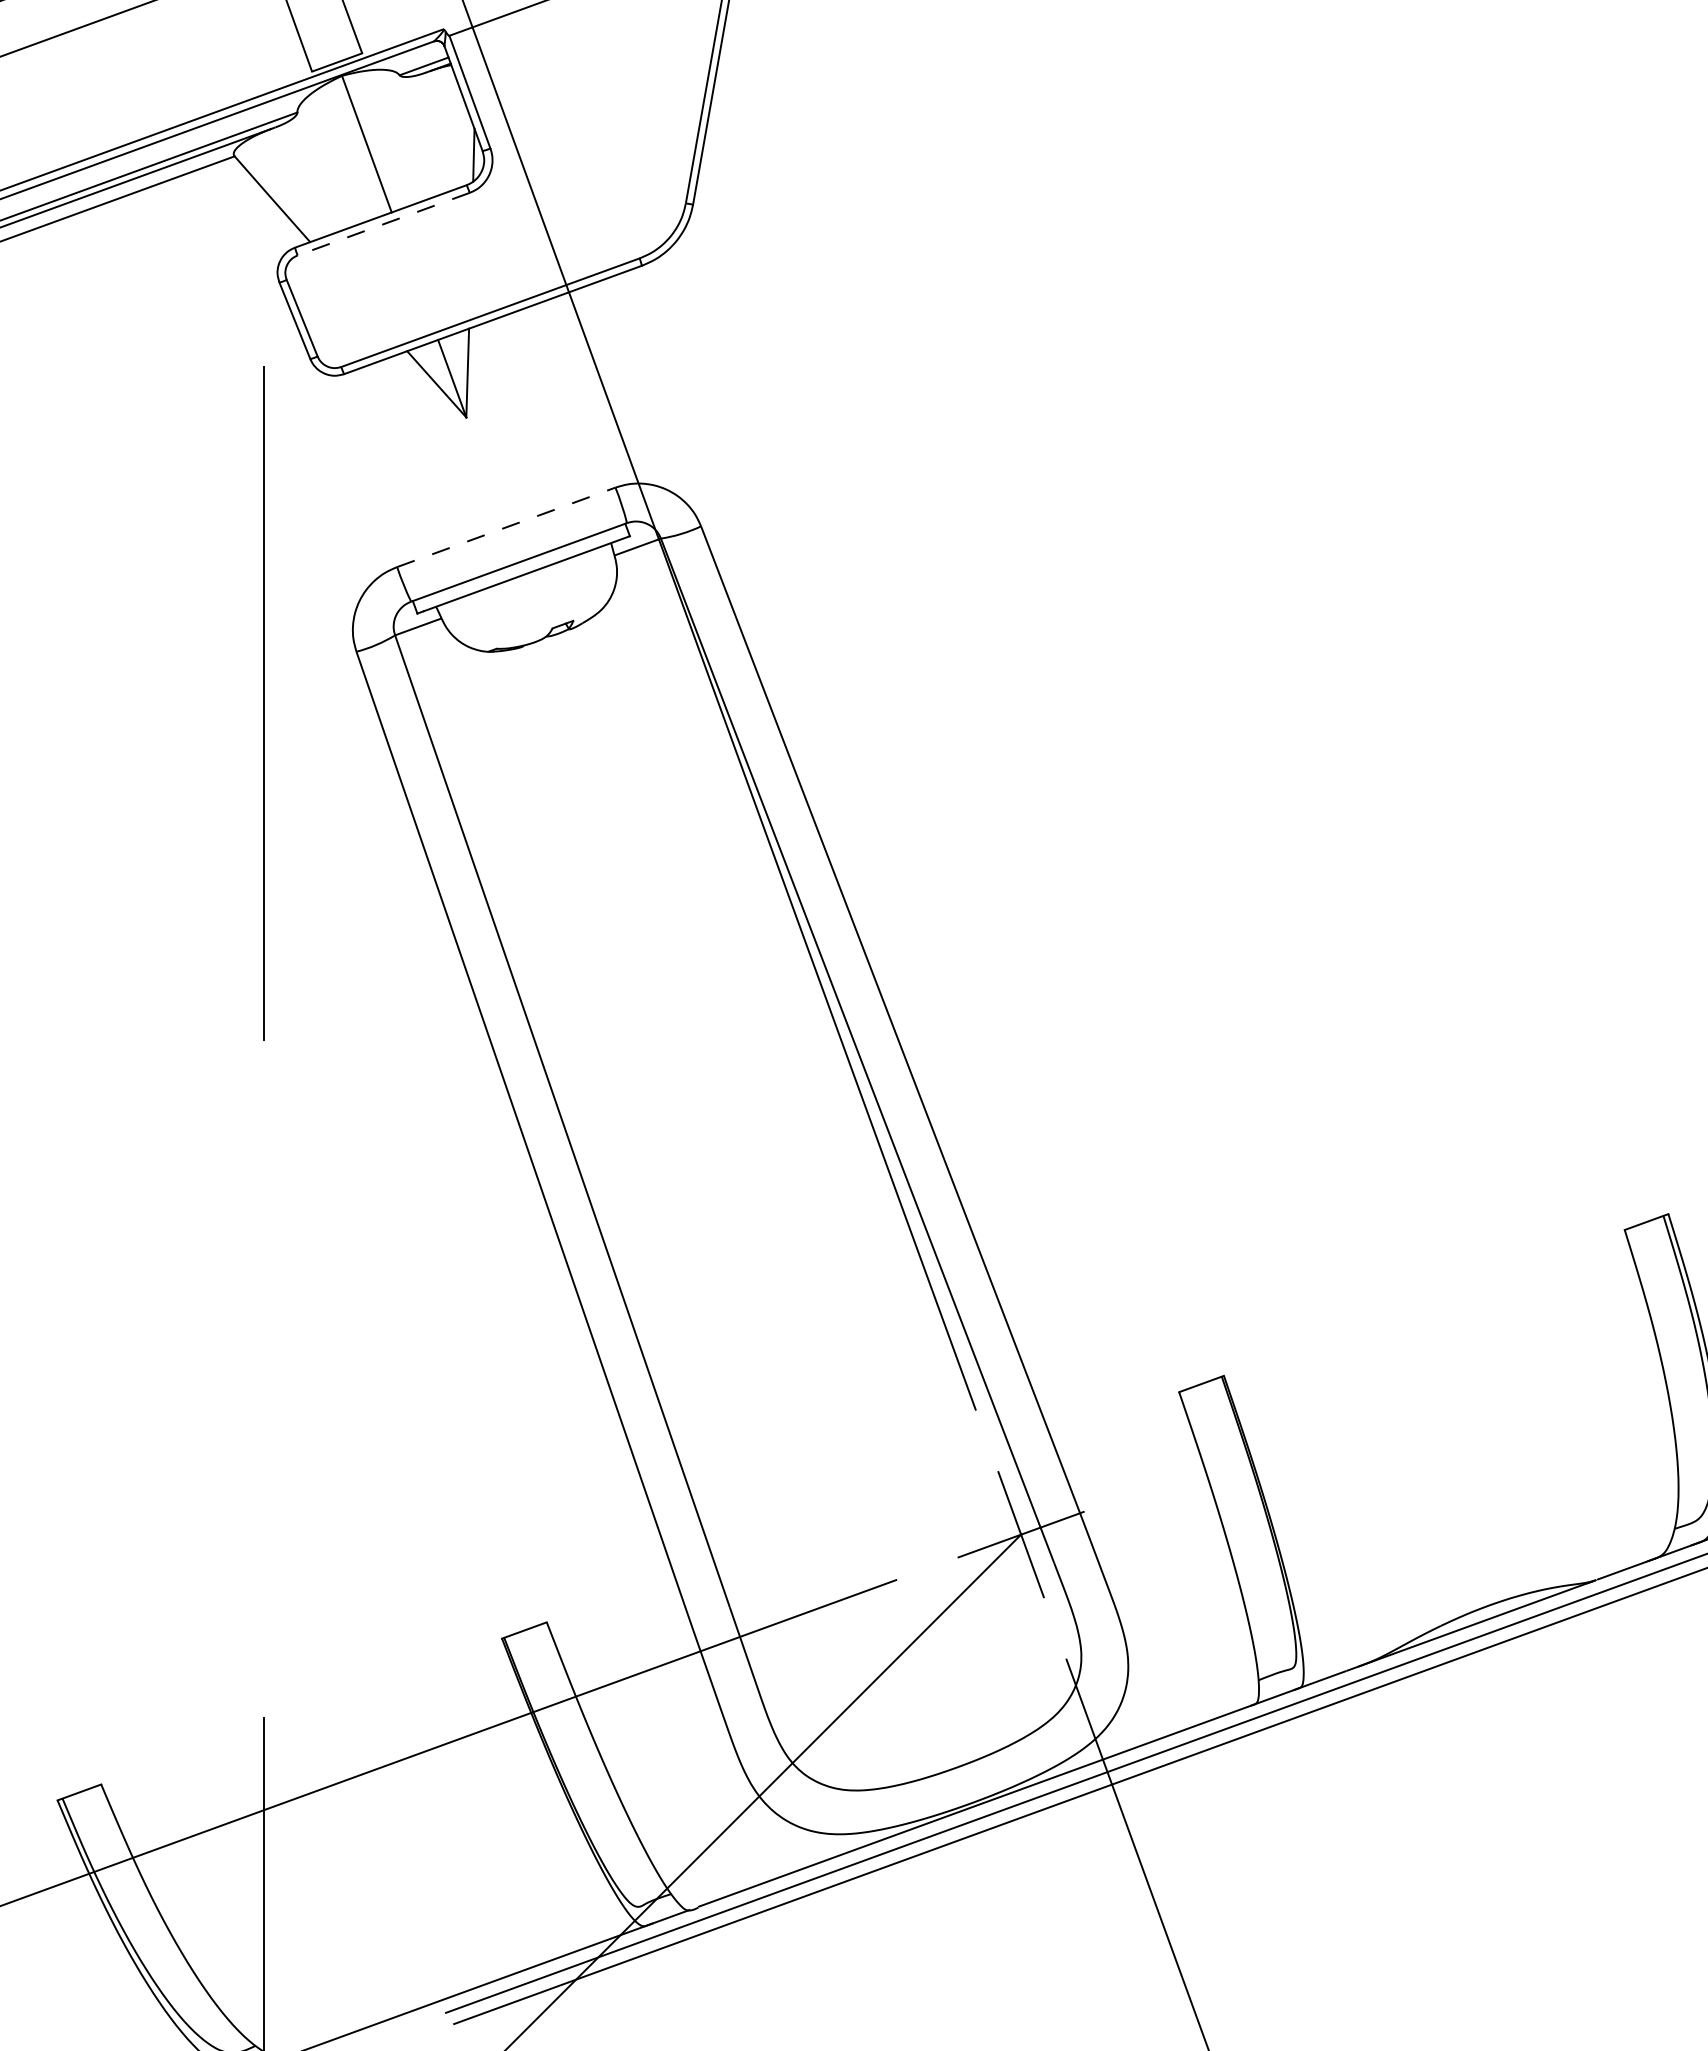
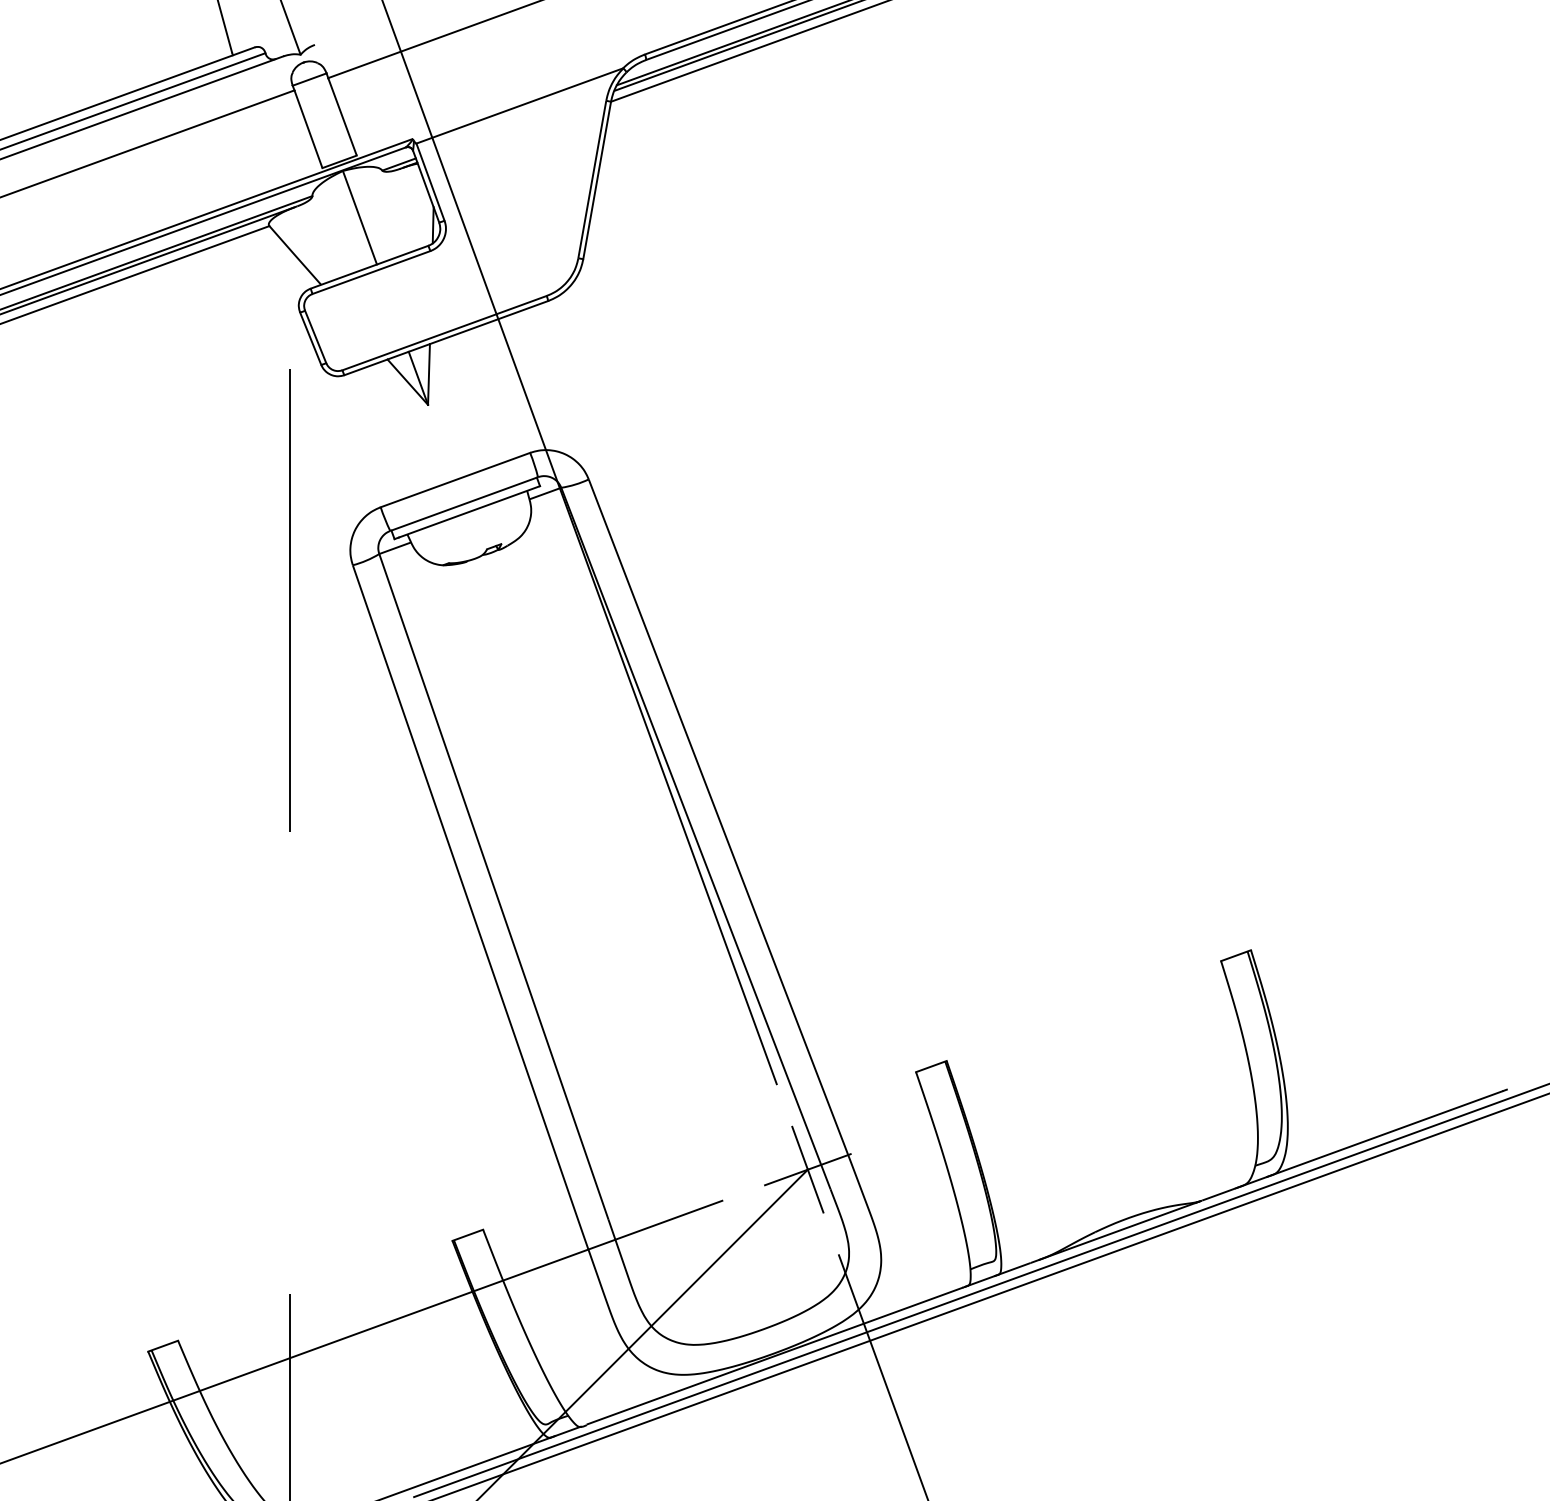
line: (383, 224) -> (371, 272), dashed -> solid
line: (506, 527) -> (455, 480), dashed -> solid

